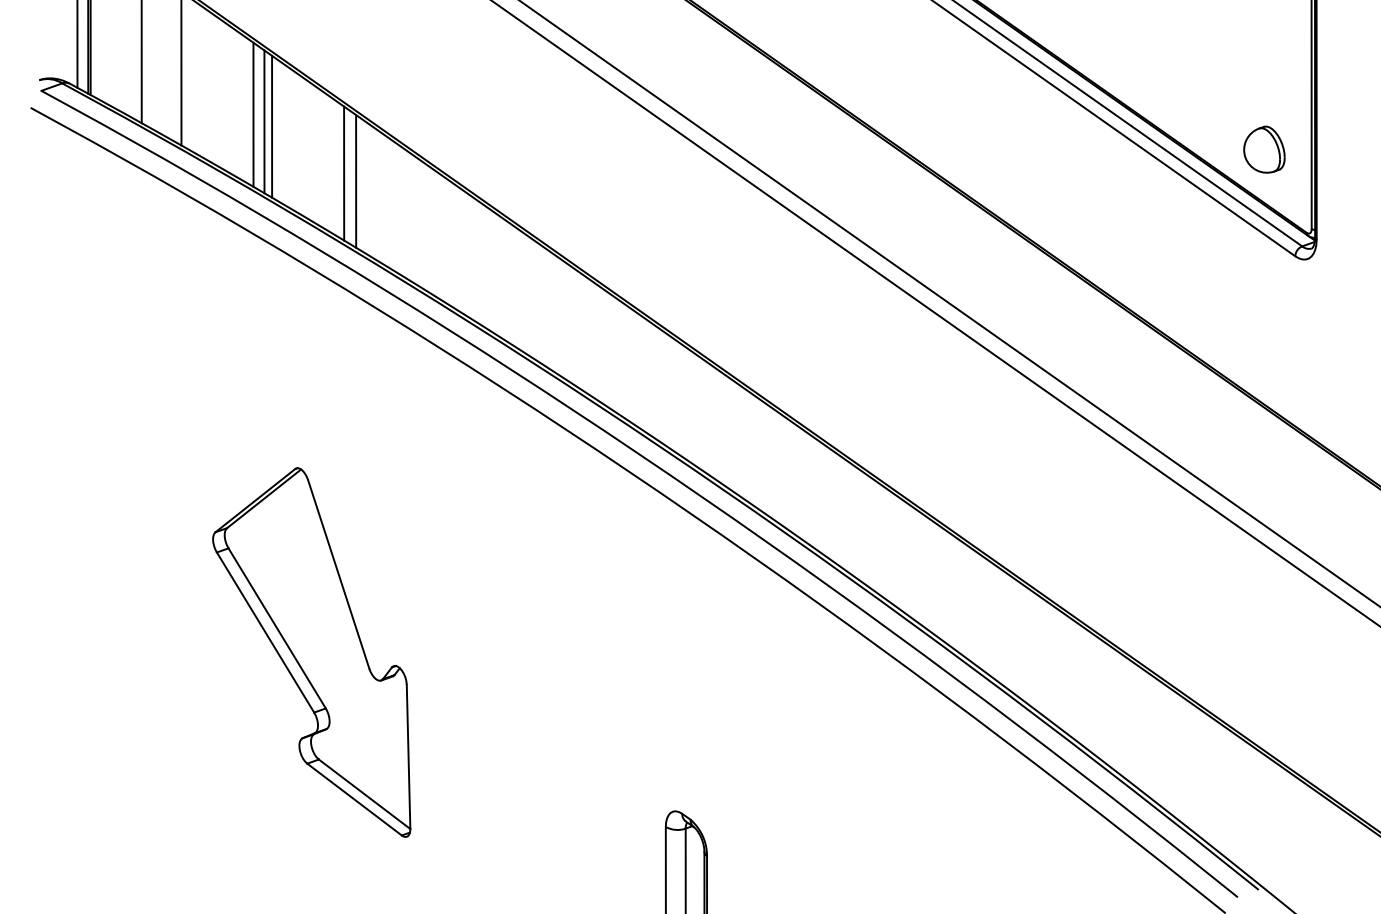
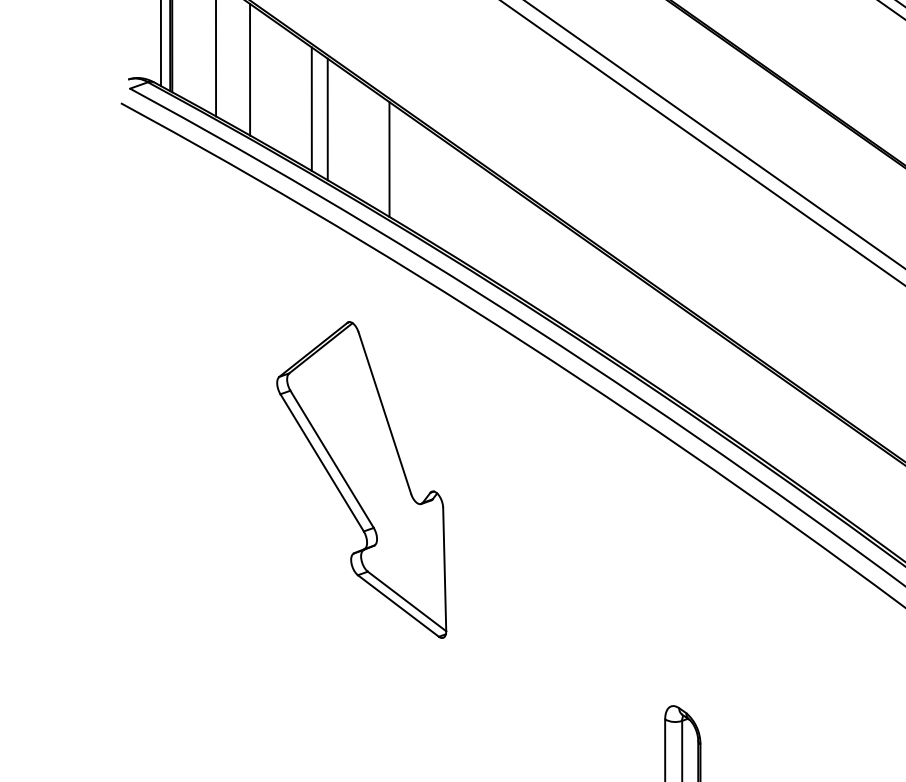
line: (264, 121) -> (321, 114), removed
line: (356, 181) -> (400, 166), removed
part: (311, 652) -> (361, 479), moved

